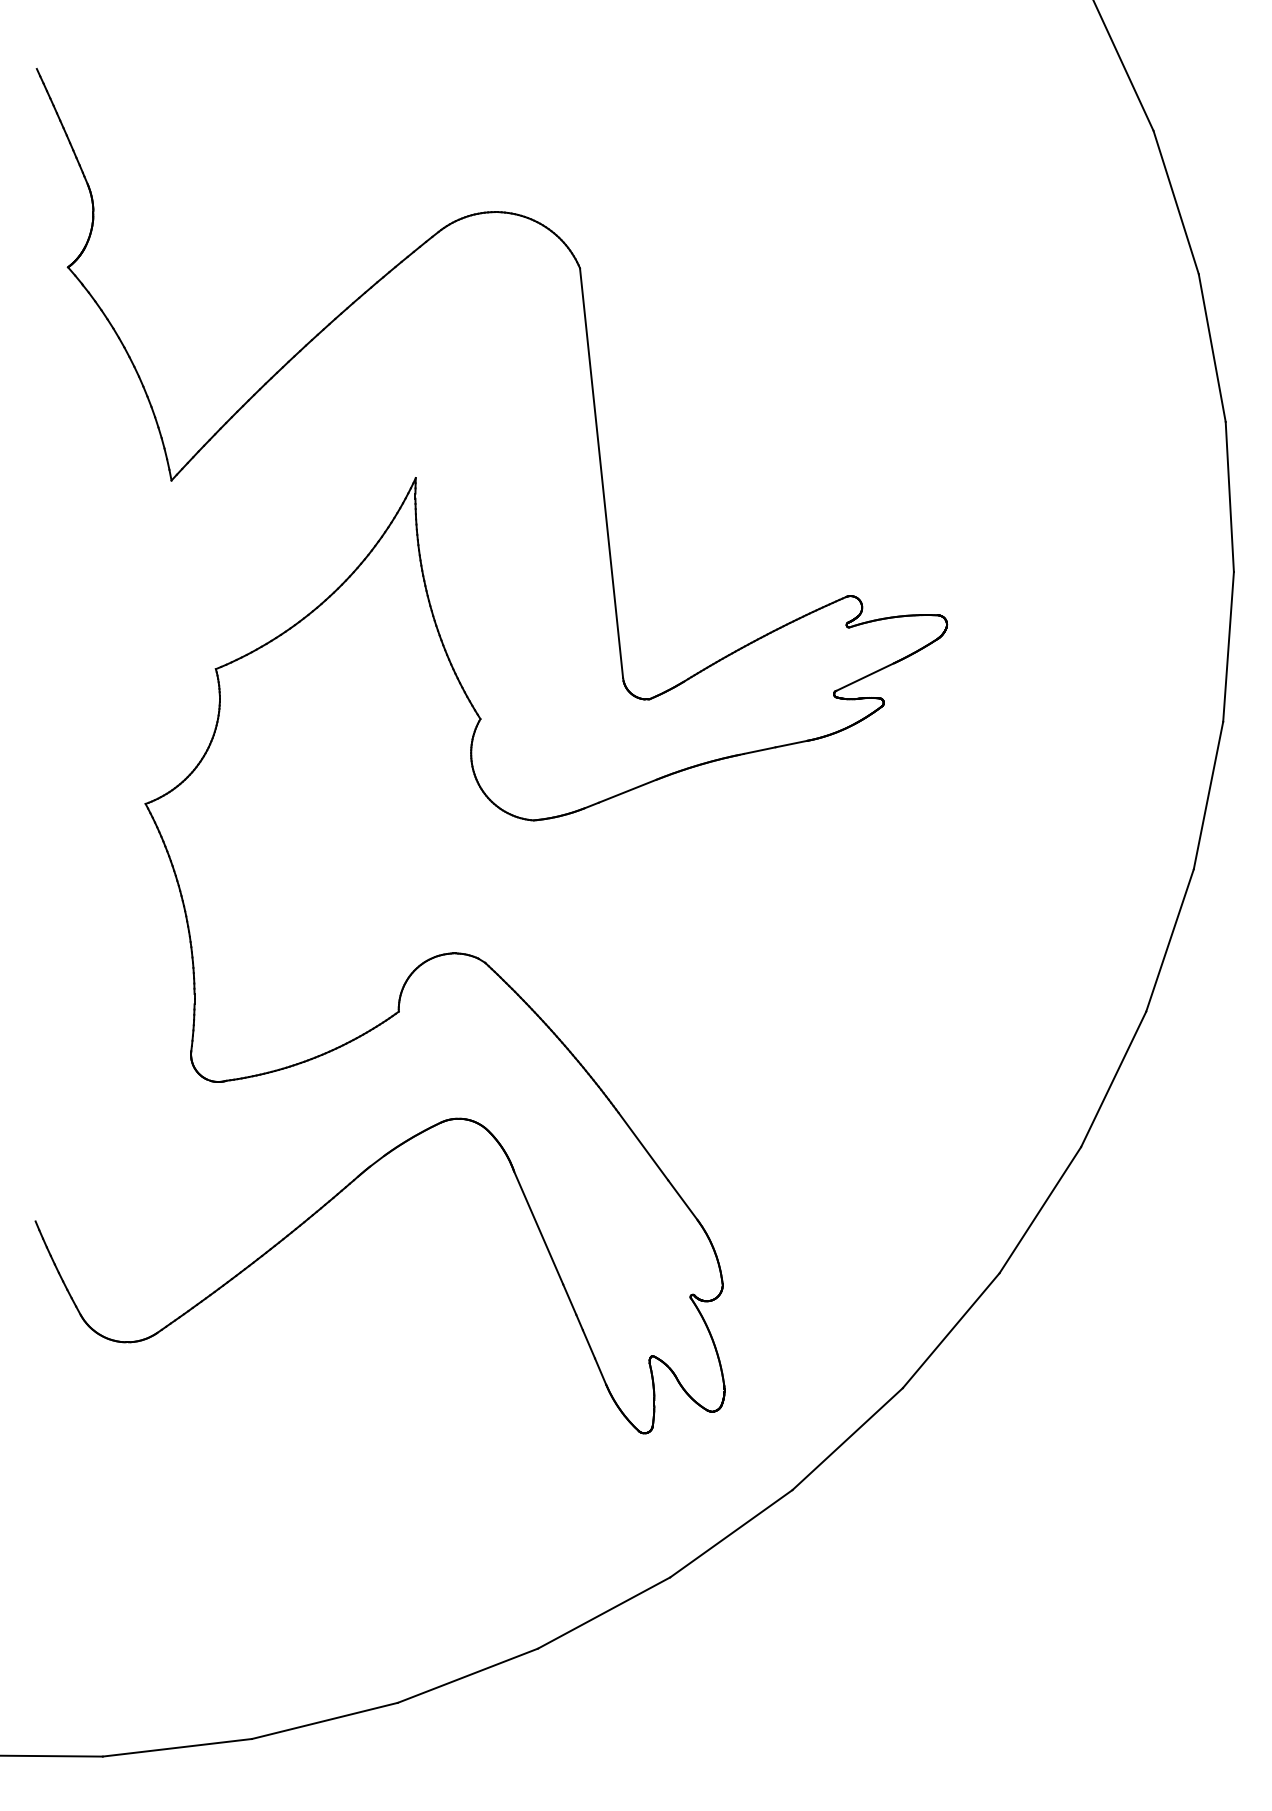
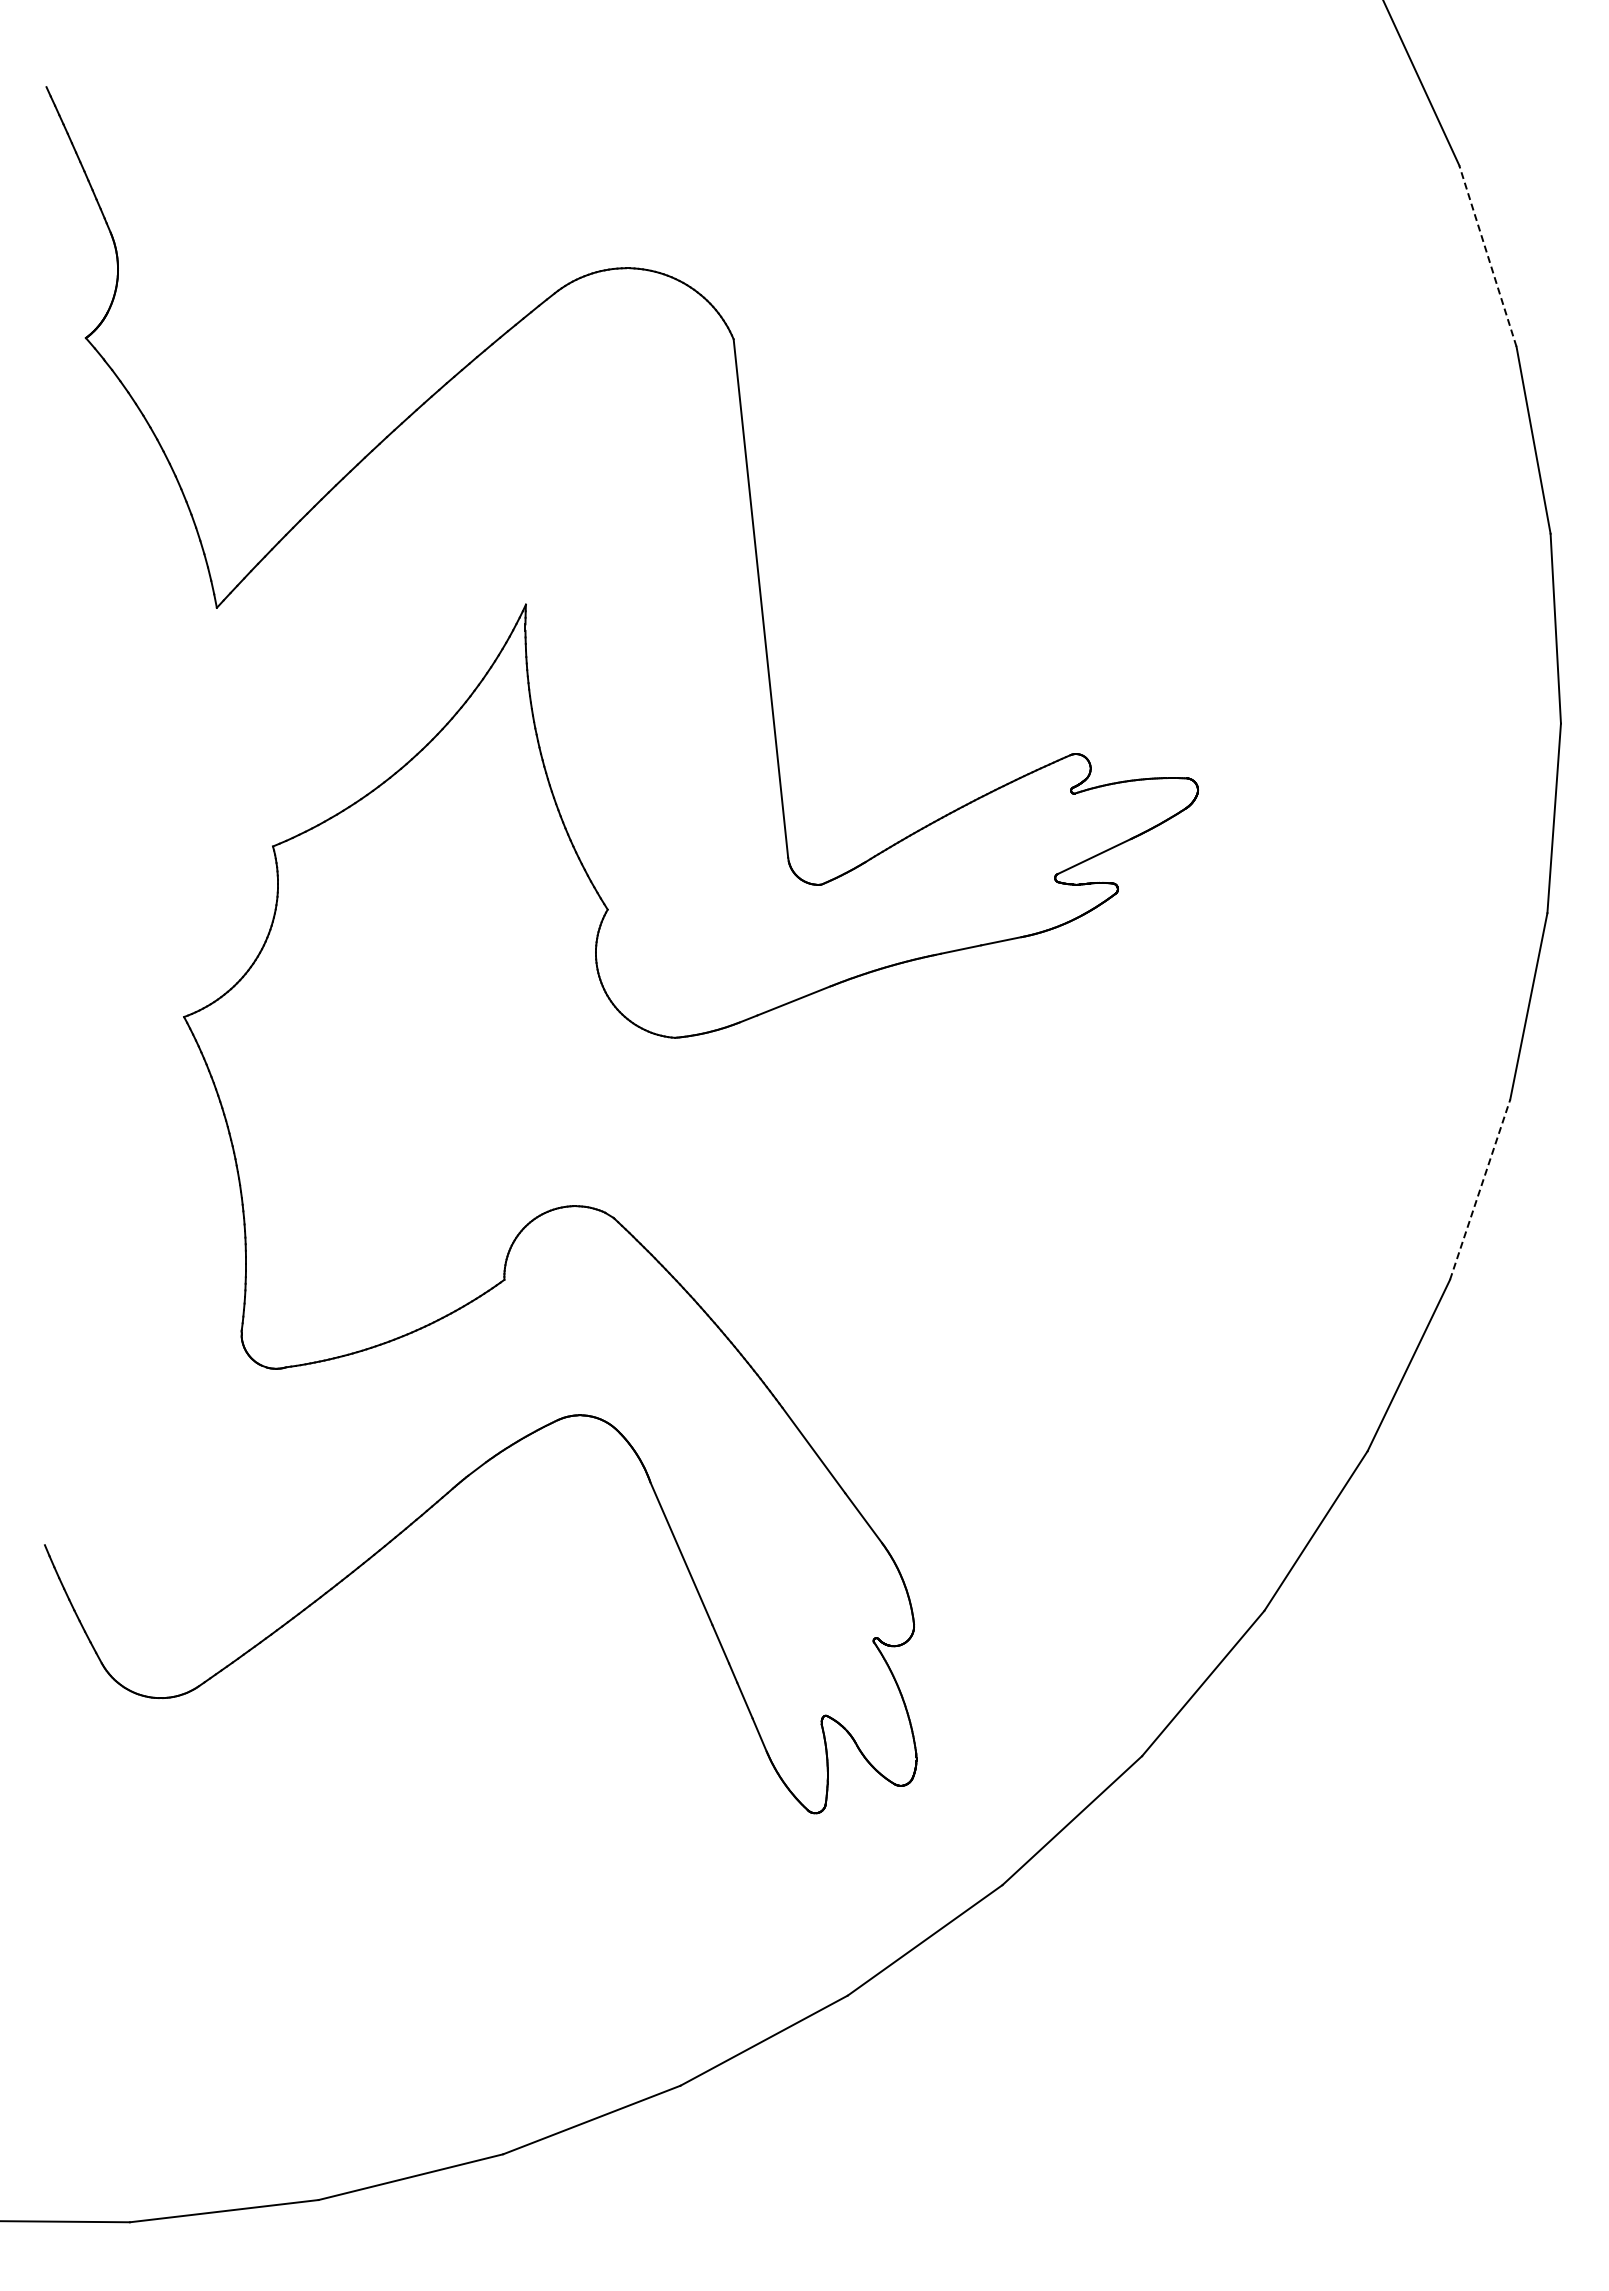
line: (1175, 202) -> (1487, 255), solid -> dashed
line: (1170, 940) -> (1480, 1189), solid -> dashed

